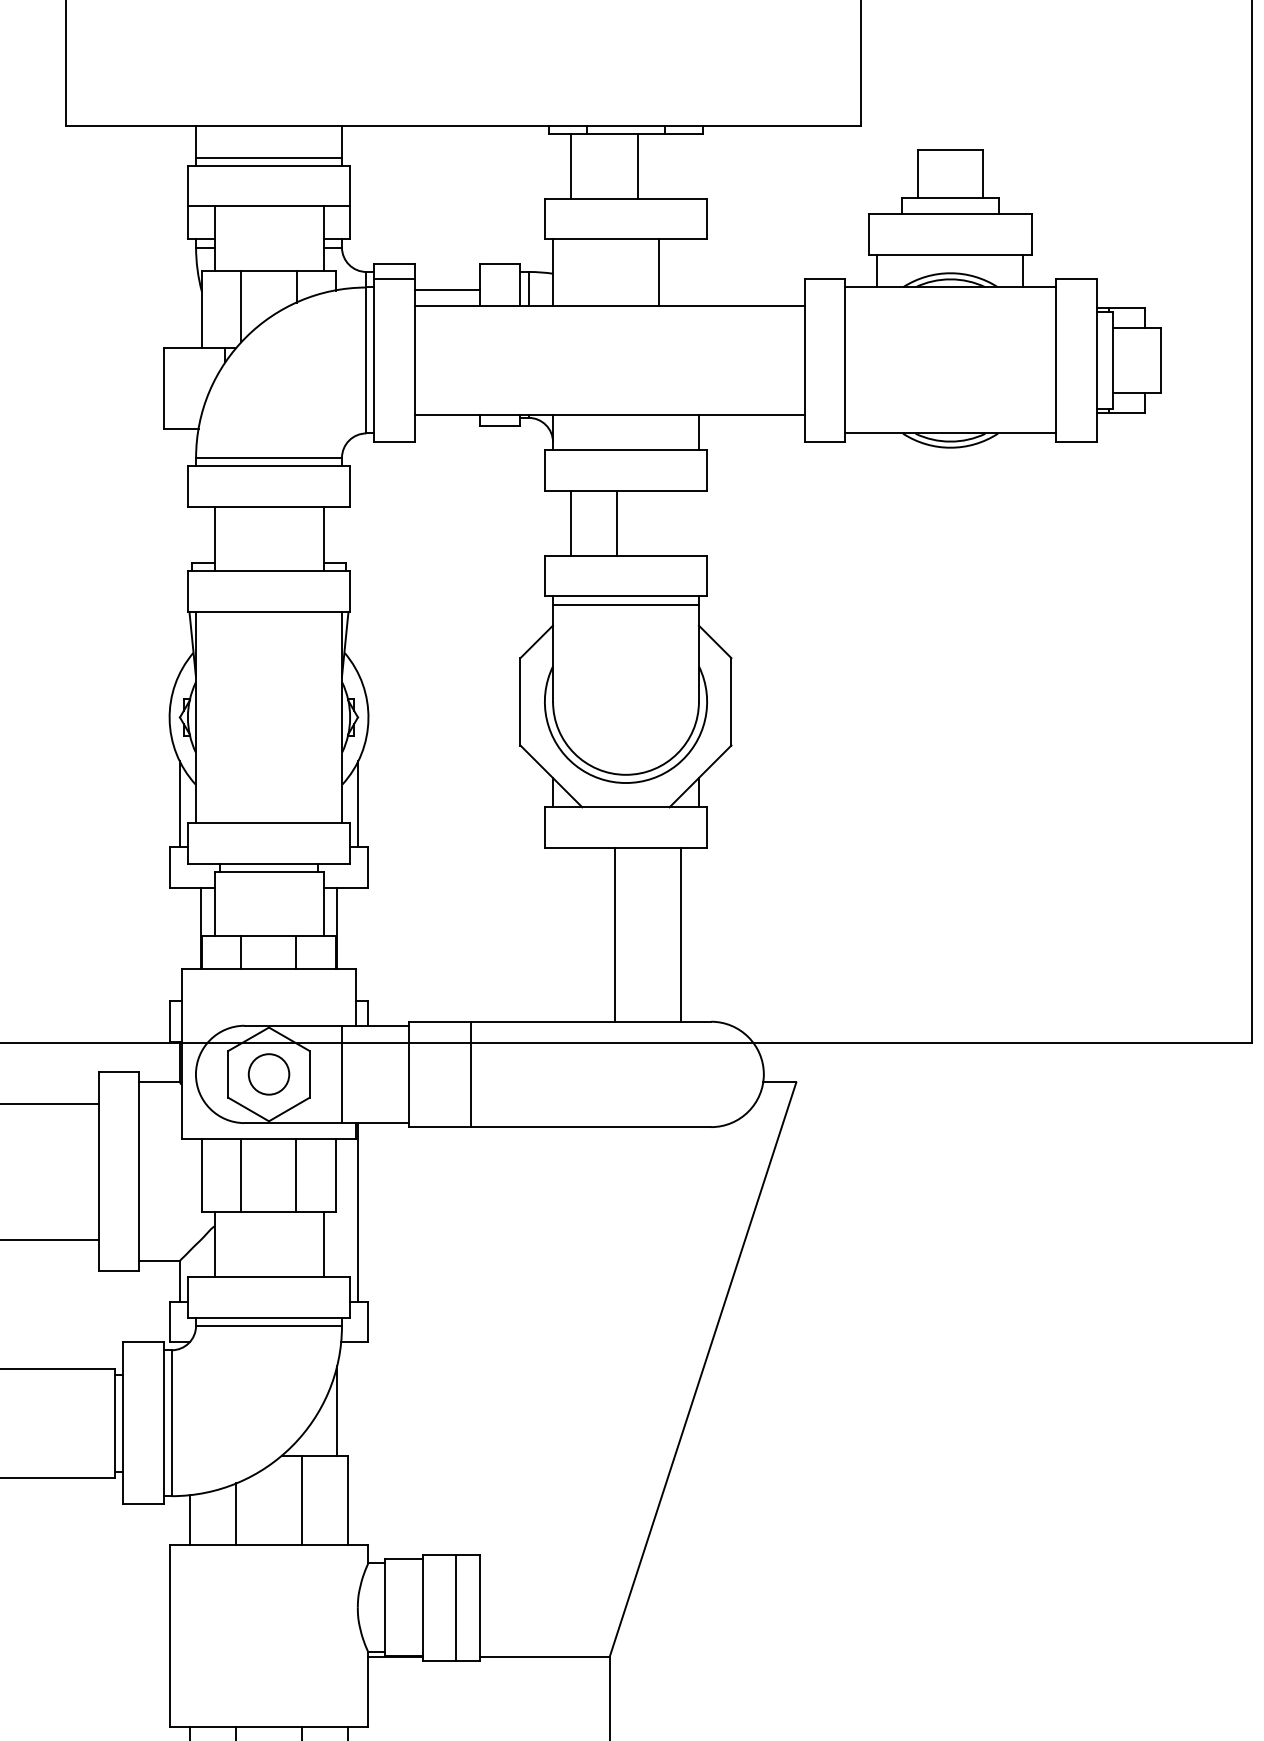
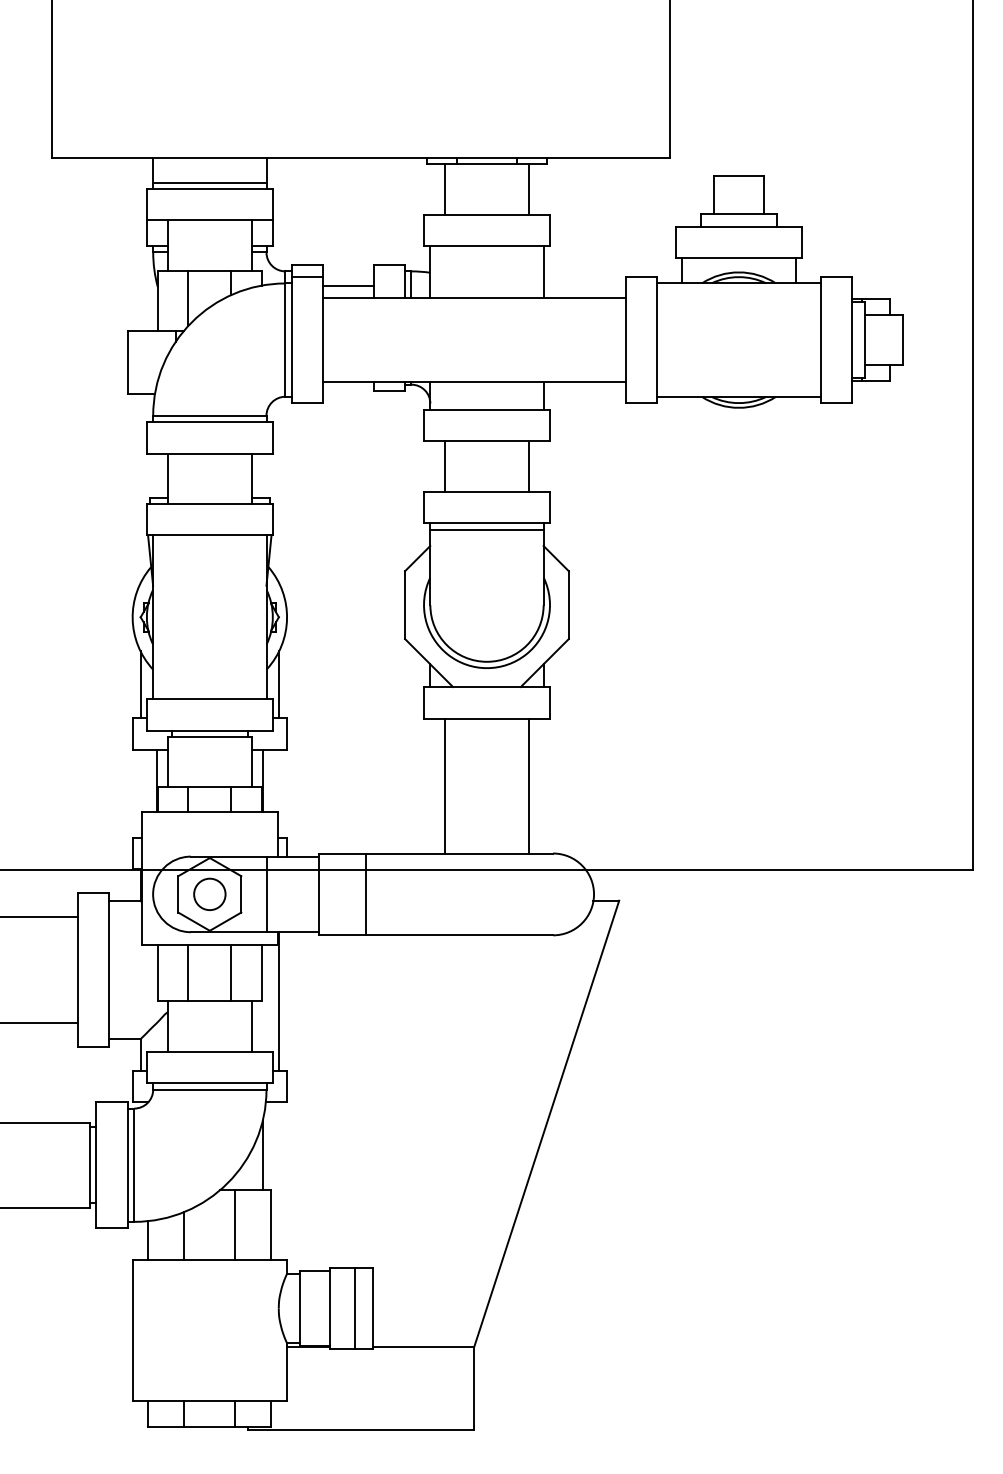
line: (638, 166) -> (529, 189), moved
line: (658, 272) -> (543, 271), moved
line: (617, 523) -> (529, 466), moved
line: (615, 934) -> (444, 785), moved

